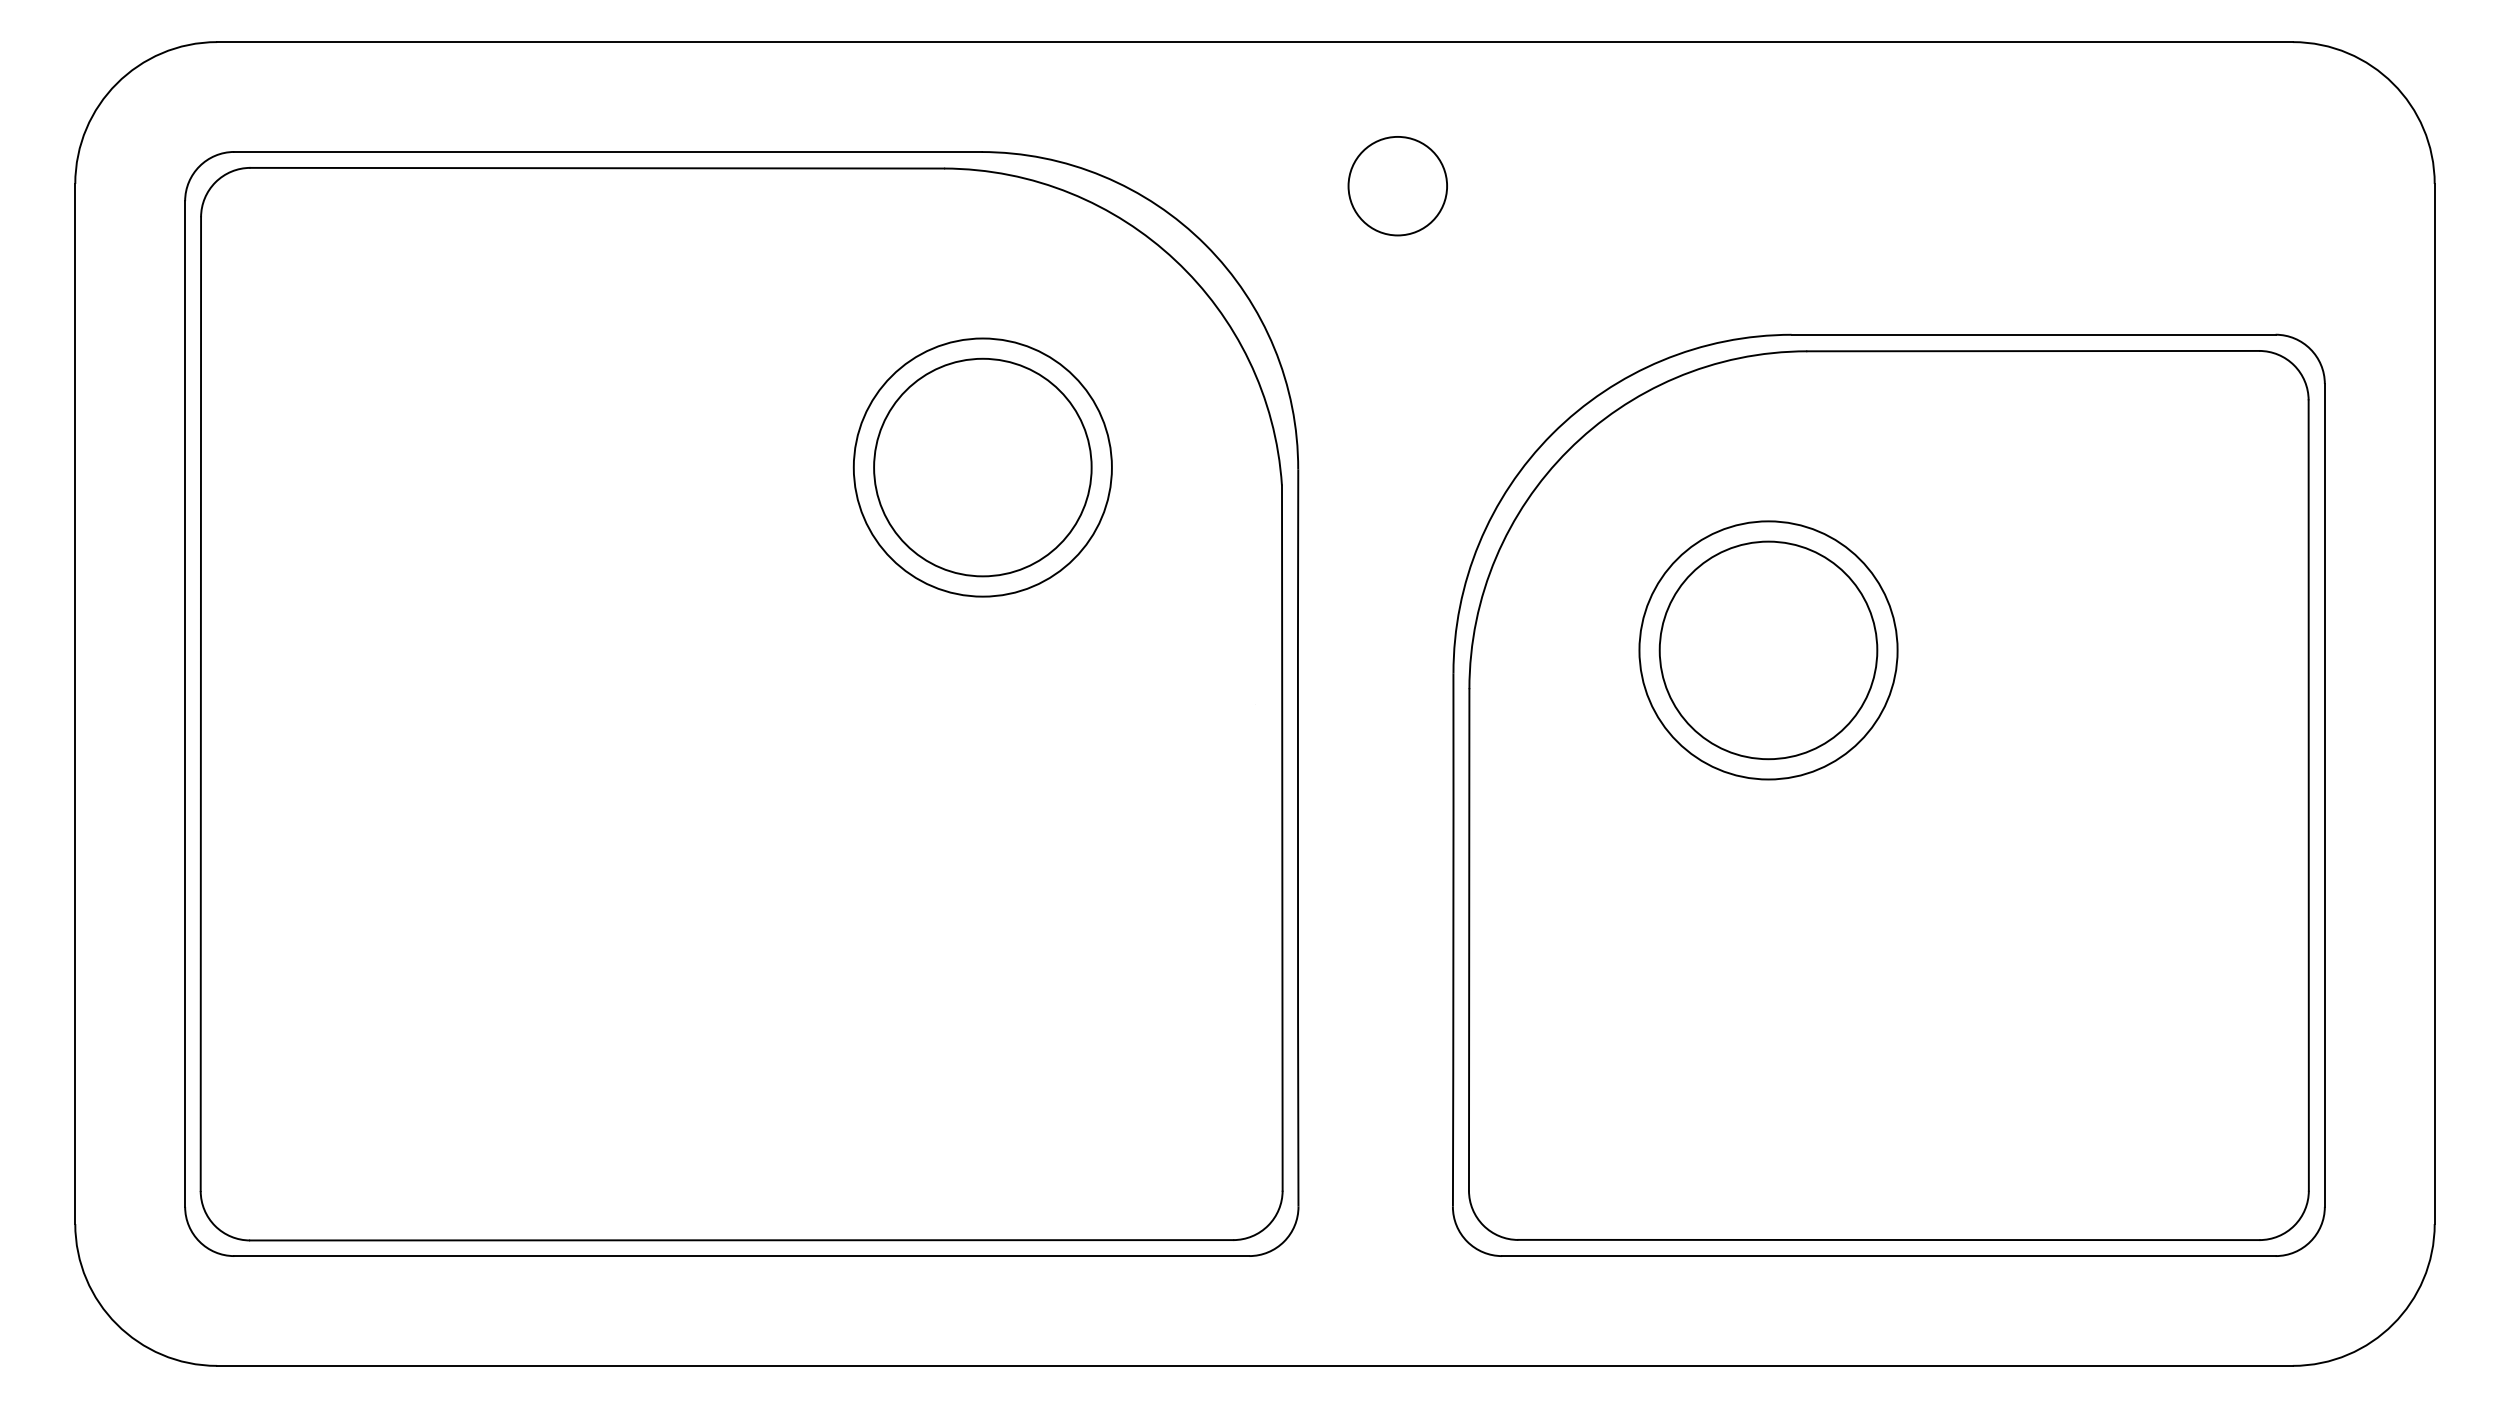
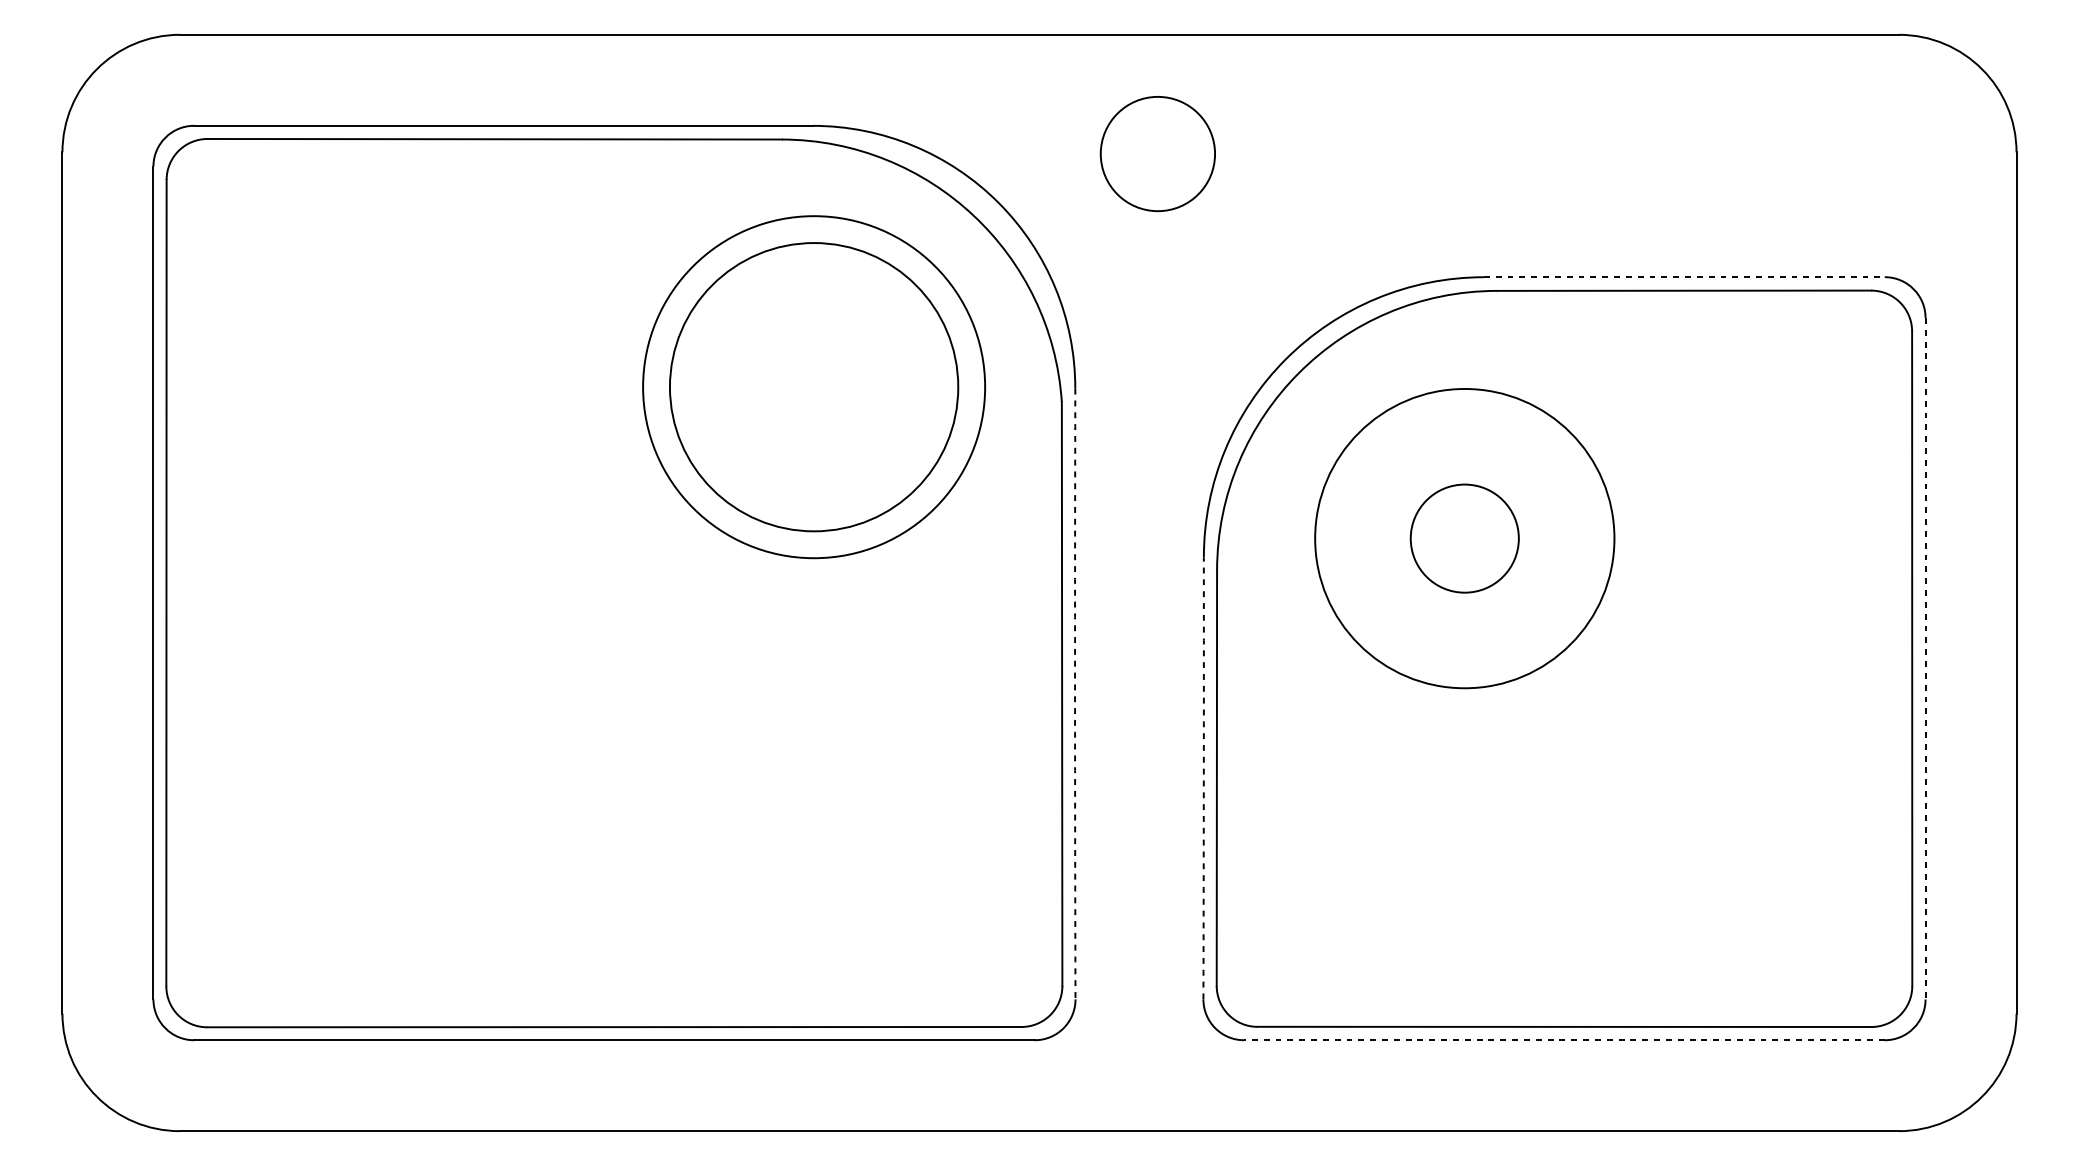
circle: (1397, 186) -> (1157, 154), size x1.4
line: (2034, 334) -> (1685, 276), solid -> dashed
circle: (982, 467) -> (813, 387), size x1.6
circle: (982, 467) -> (813, 387), size x1.6
circle: (1768, 650) -> (1464, 538), size x0.6
circle: (1768, 650) -> (1464, 538), size x1.4
line: (2324, 795) -> (1925, 658), solid -> dashed
arc: (1297, 838) -> (1074, 694), solid -> dashed
arc: (1453, 939) -> (1203, 778), solid -> dashed
line: (1888, 1256) -> (1564, 1040), solid -> dashed

